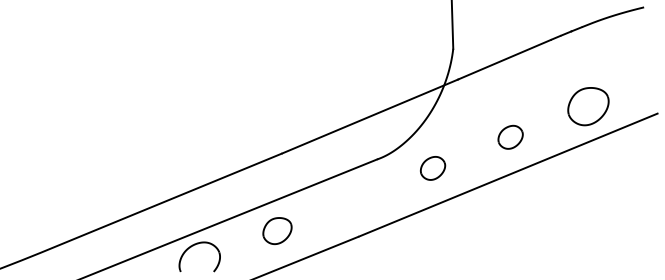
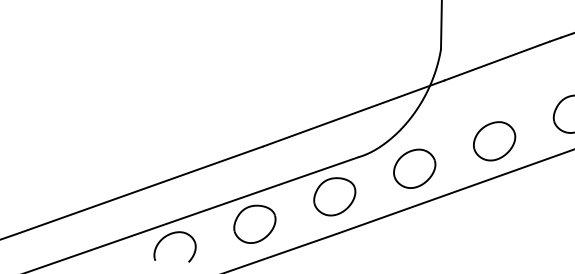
part: (510, 137) -> (494, 141), size x1.67
part: (432, 168) -> (414, 168), size x1.67
part: (355, 199) -> (335, 196), added
part: (277, 230) -> (254, 223), size x1.43

